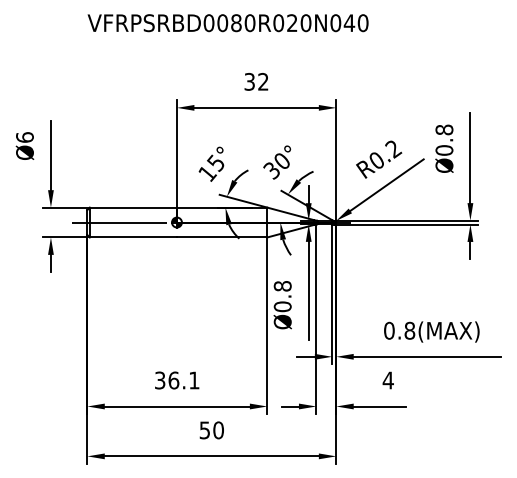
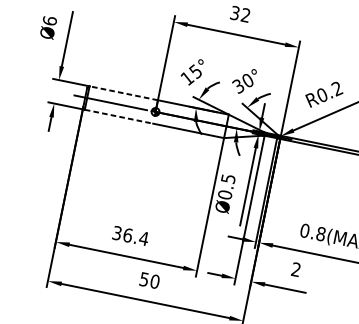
line: (133, 207) -> (123, 93), solid -> dashed
line: (133, 237) -> (119, 116), solid -> dashed
text: (282, 286) -> (228, 179), Ø0.8 -> Ø0.5
text: (193, 380) -> (143, 238), 36.1 -> 36.4
text: (387, 380) -> (295, 269), 4 -> 2

